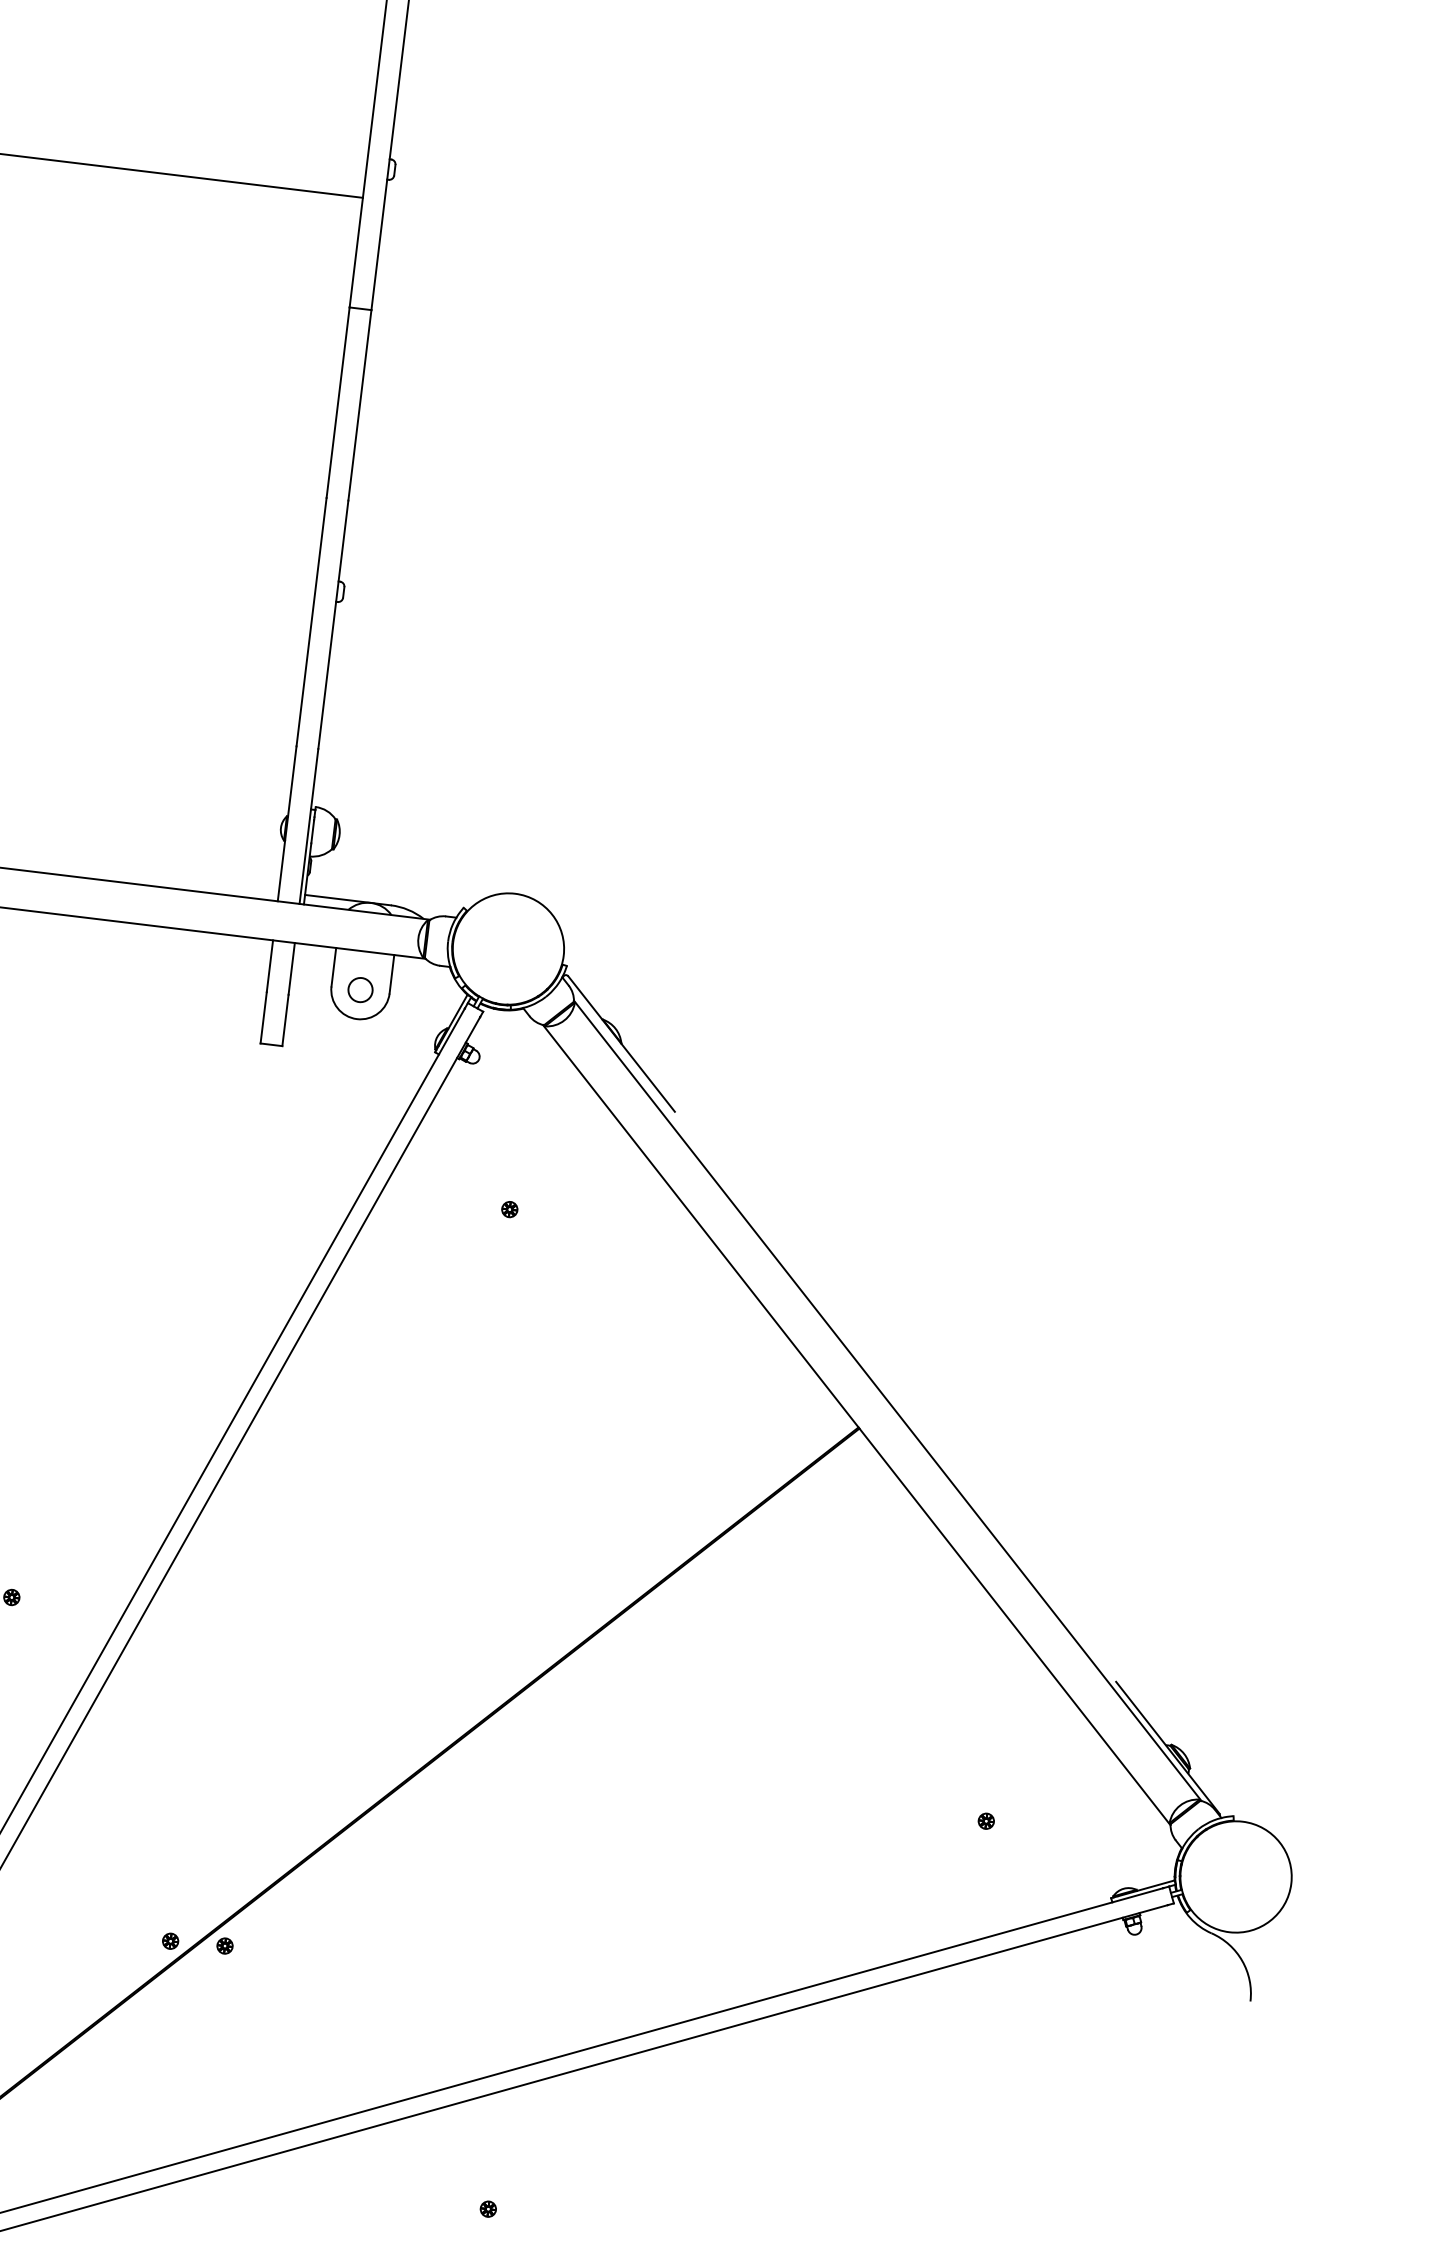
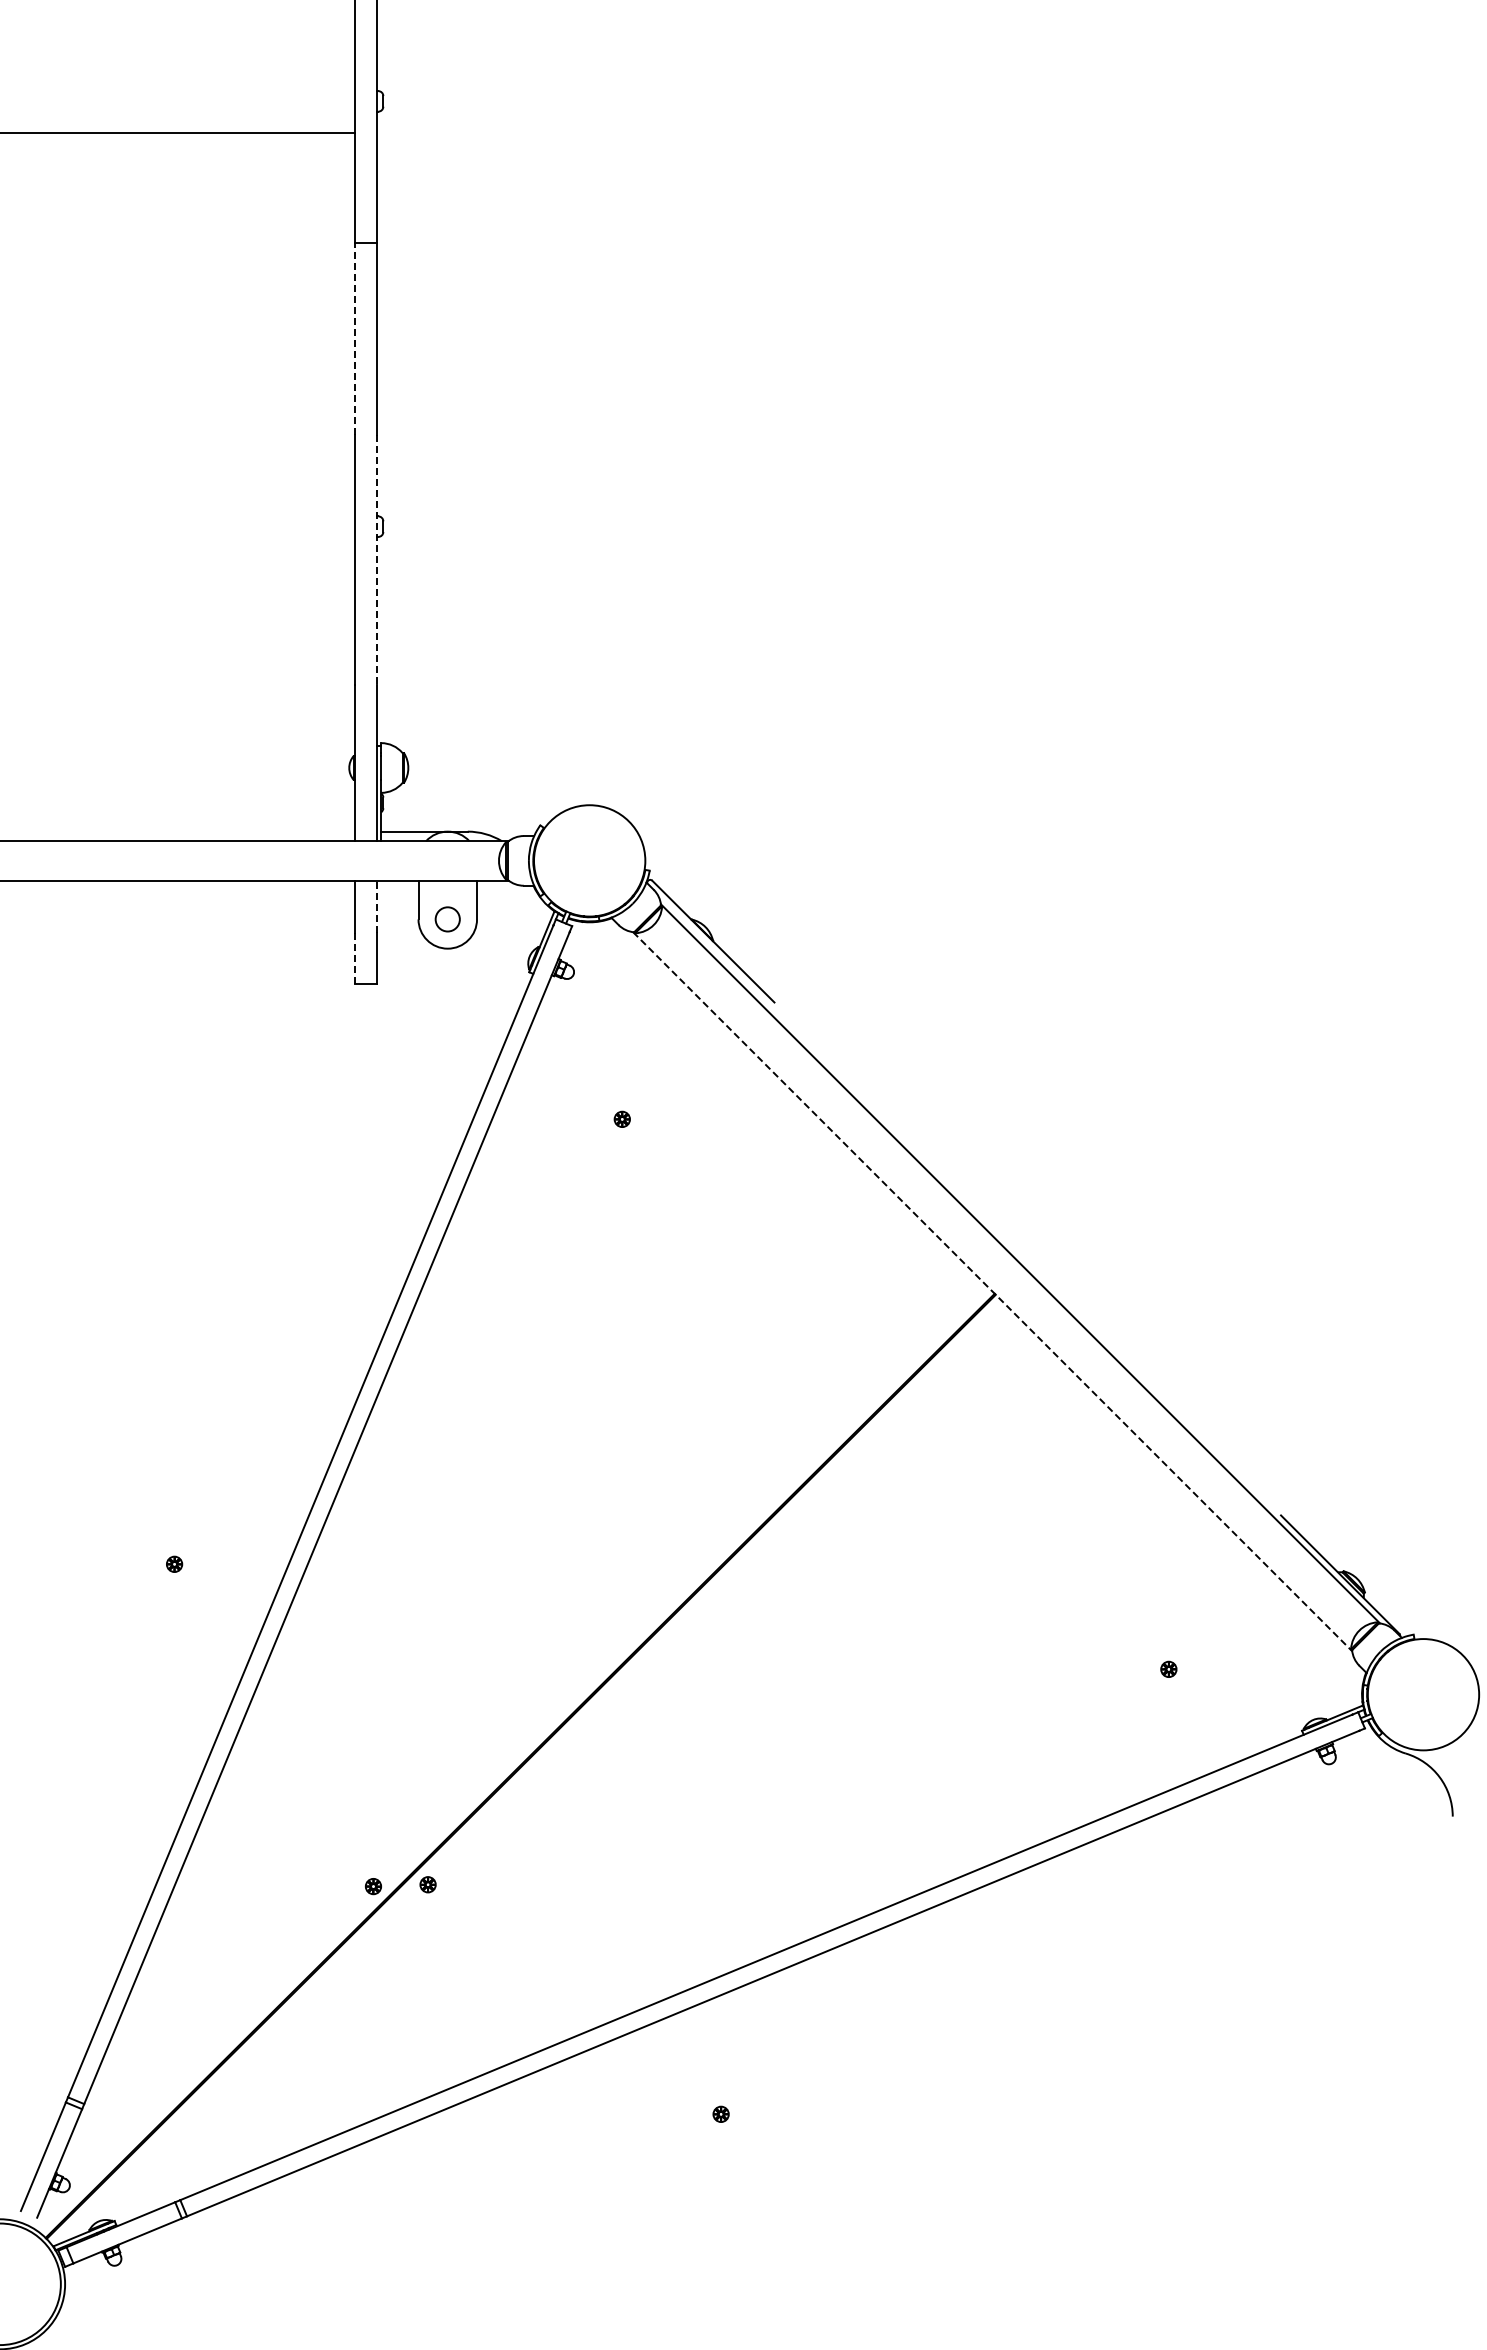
line: (337, 403) -> (354, 339), solid -> dashed
line: (332, 625) -> (376, 560), solid -> dashed
line: (291, 968) -> (376, 906), solid -> dashed
line: (263, 1017) -> (354, 958), solid -> dashed
line: (857, 1426) -> (993, 1292), solid -> dashed

